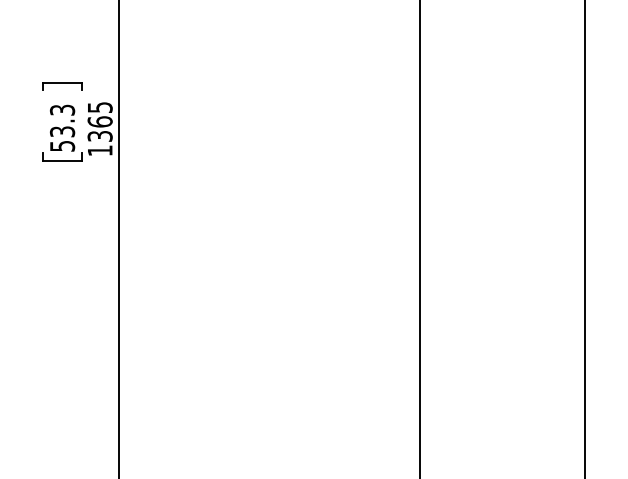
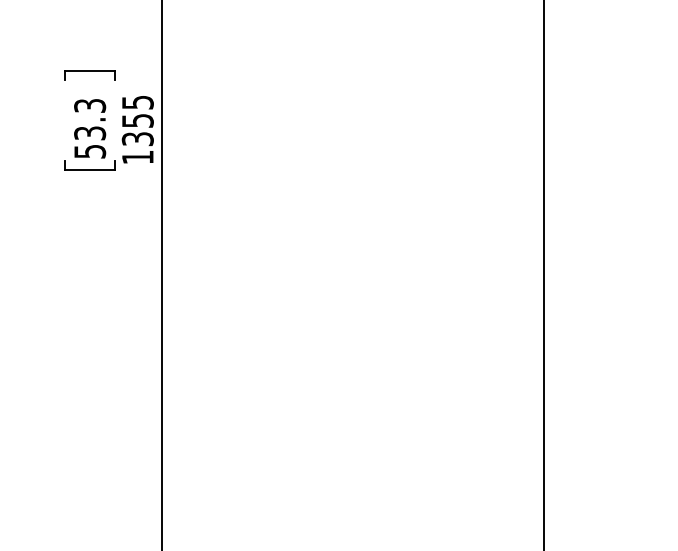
text: (99, 121) -> (137, 120), 1365 -> 1355

